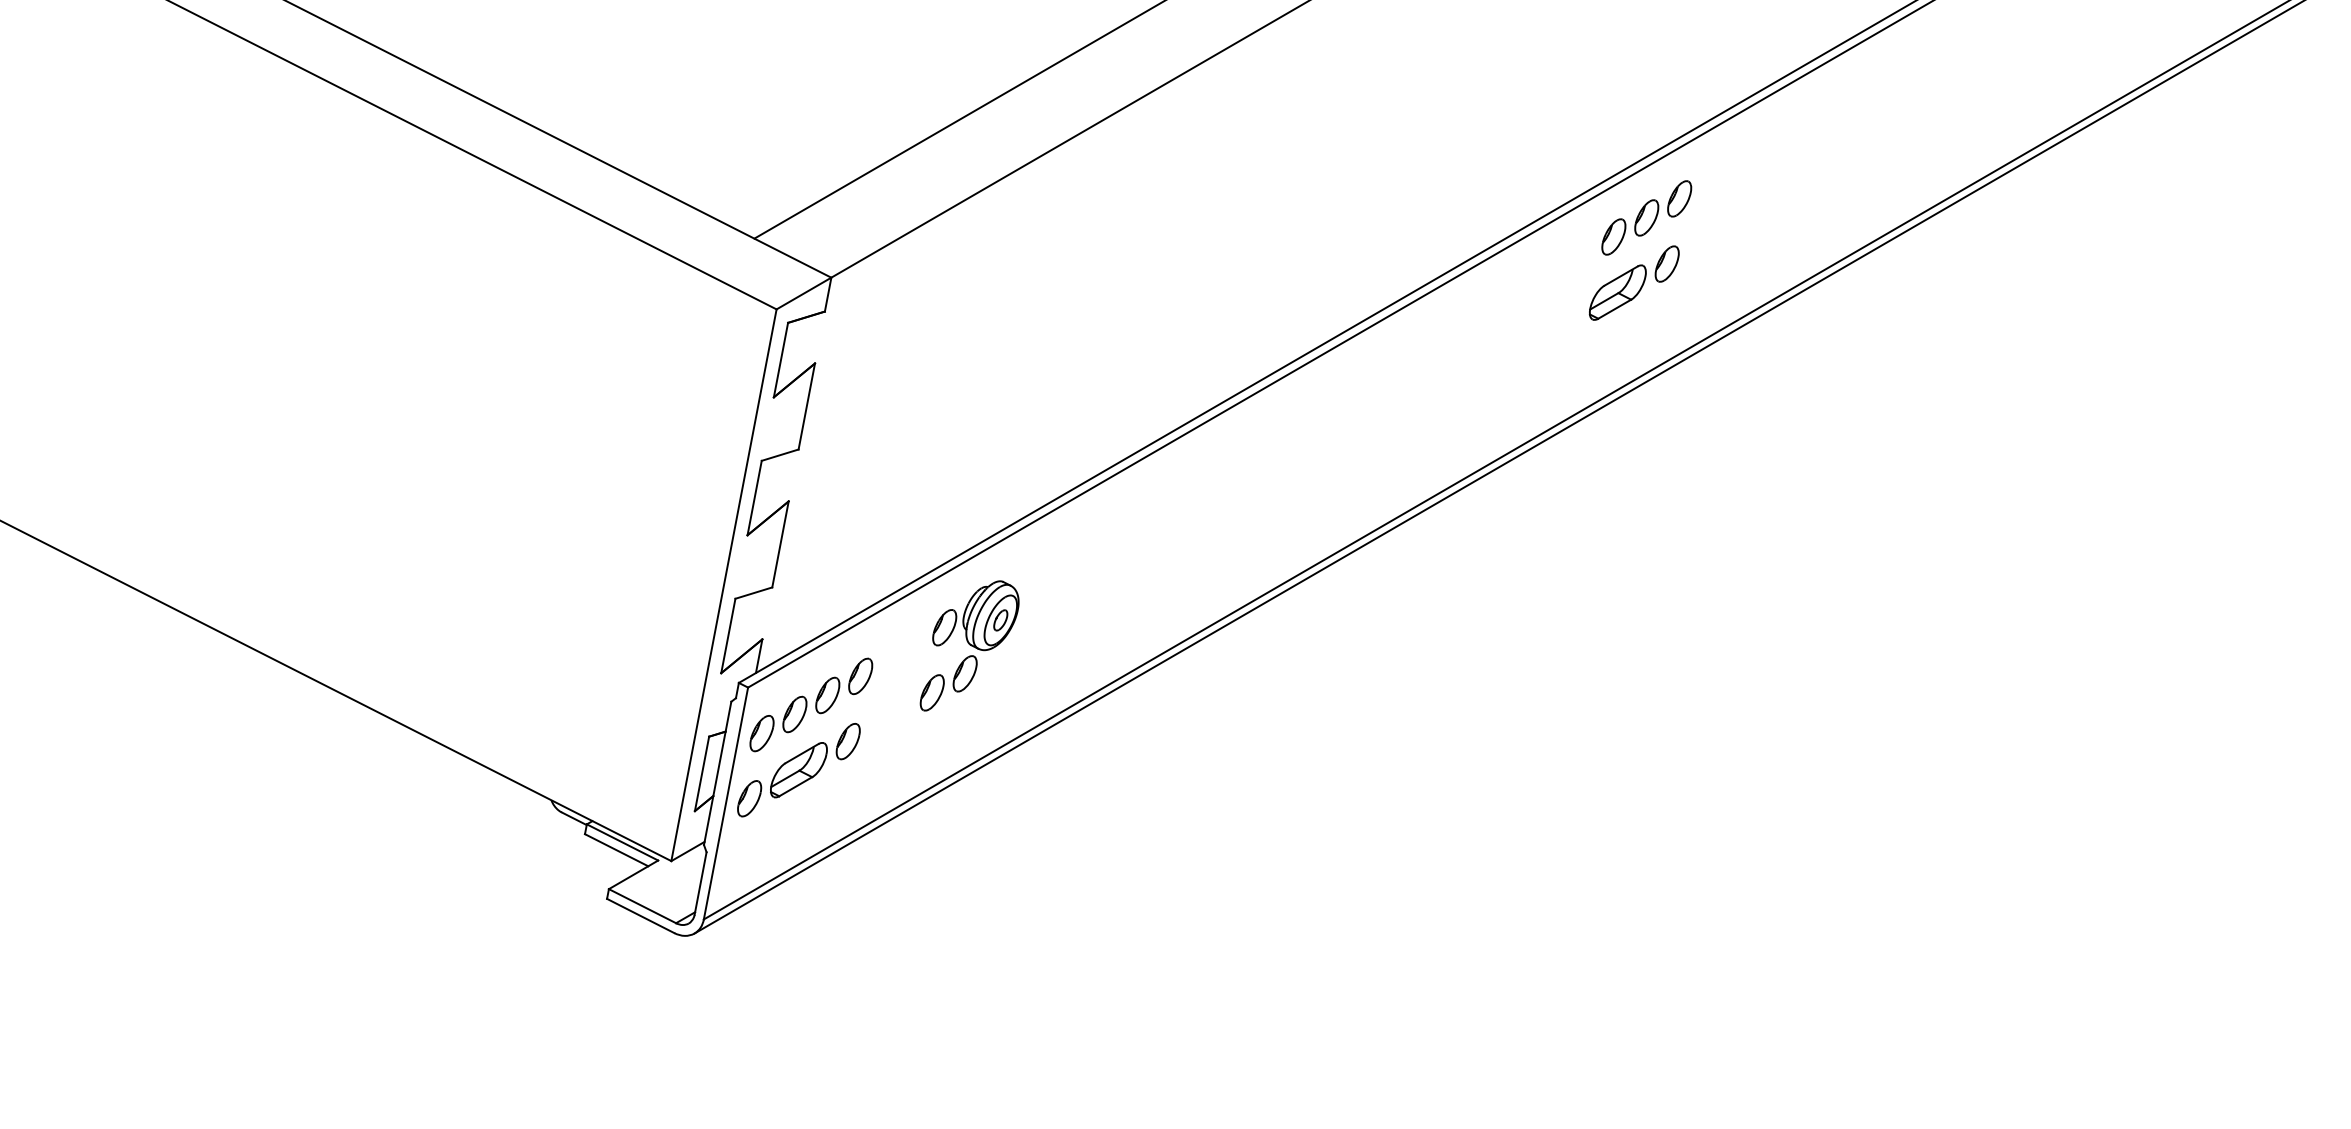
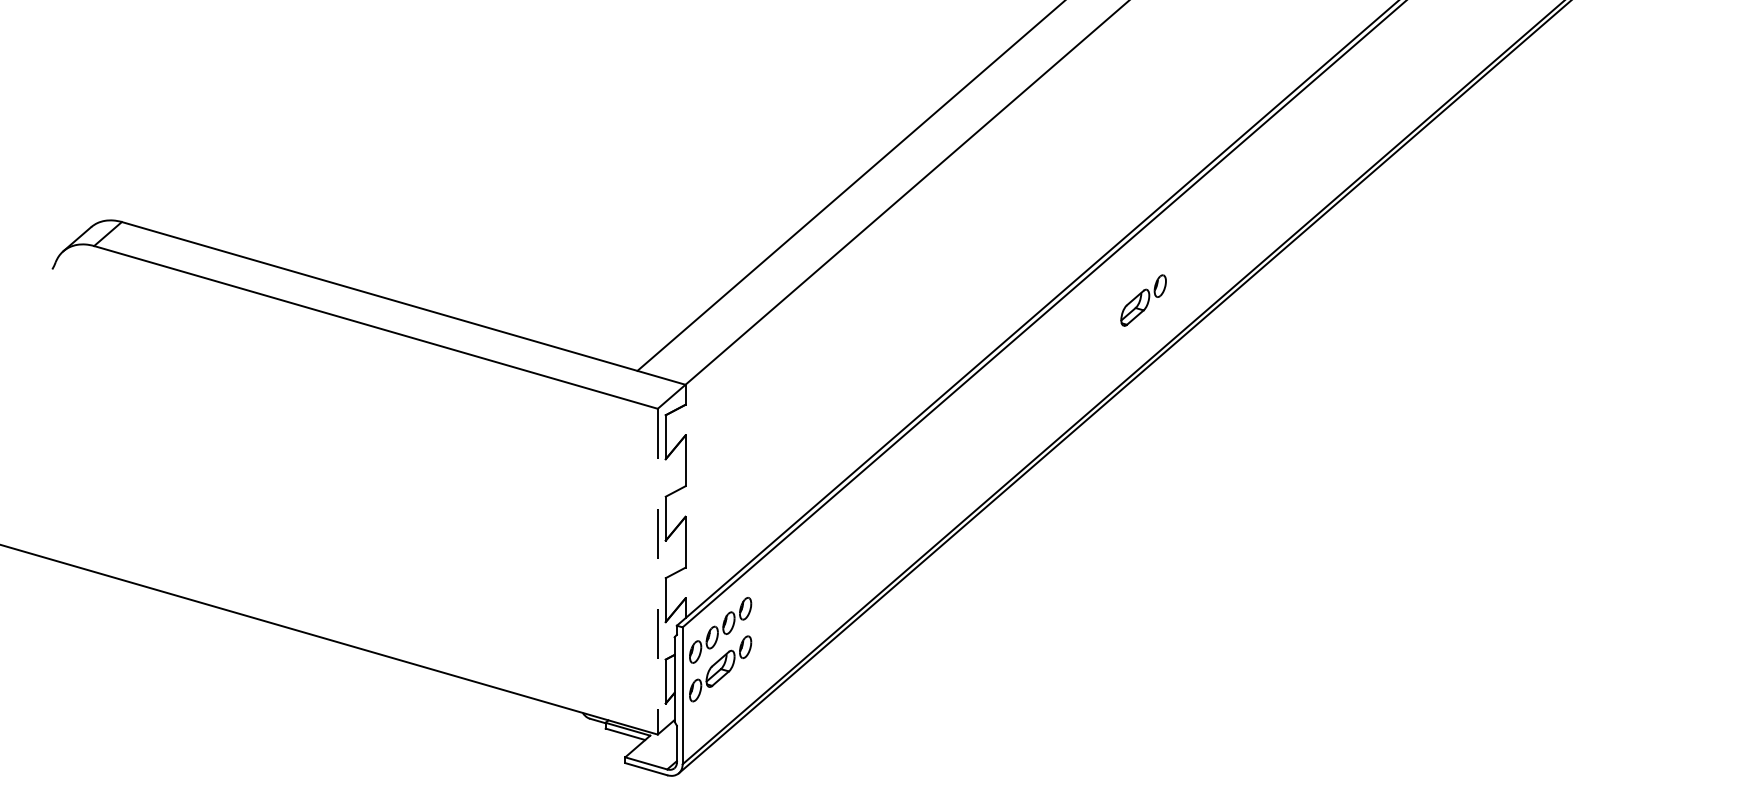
part: (1646, 216) -> (1143, 261), removed
line: (723, 584) -> (657, 571), solid -> dashed
part: (969, 647) -> (804, 580), removed

